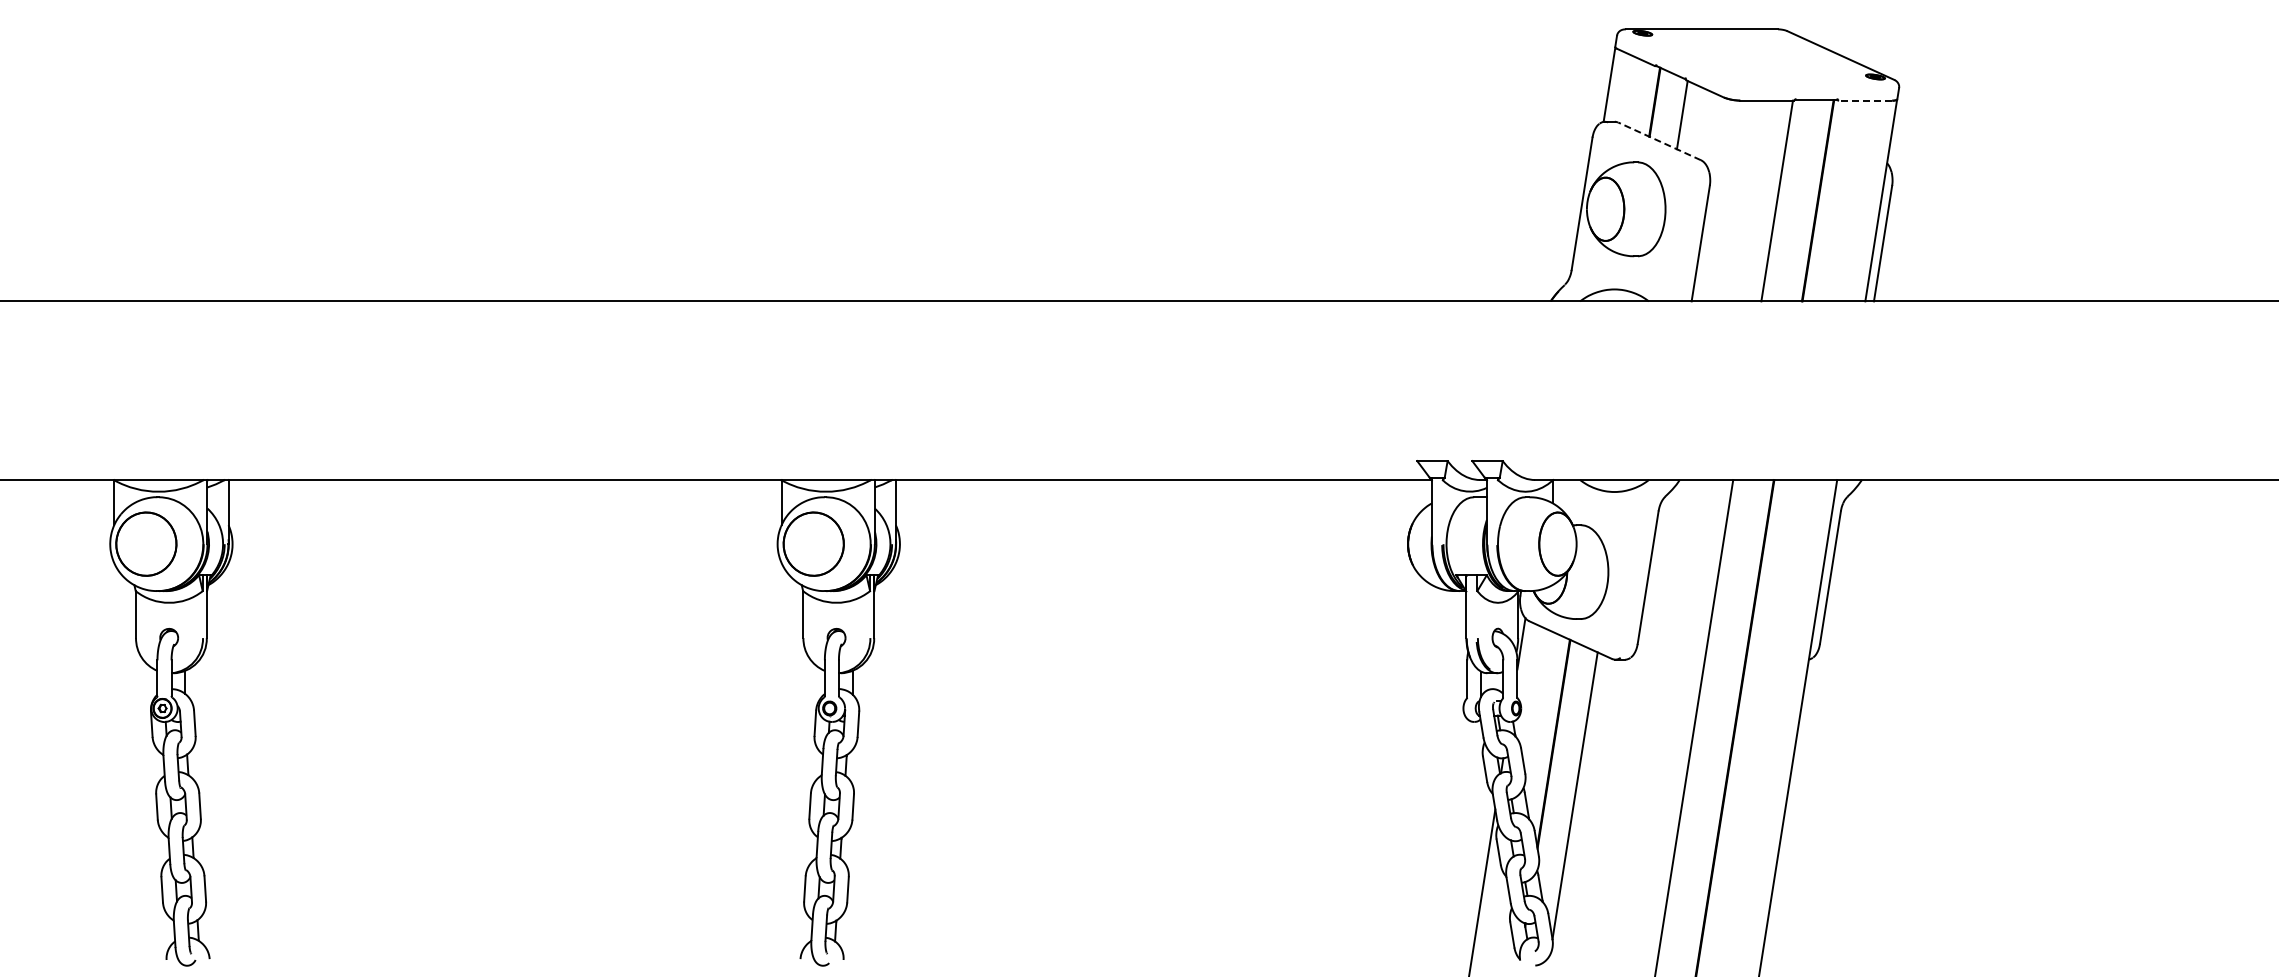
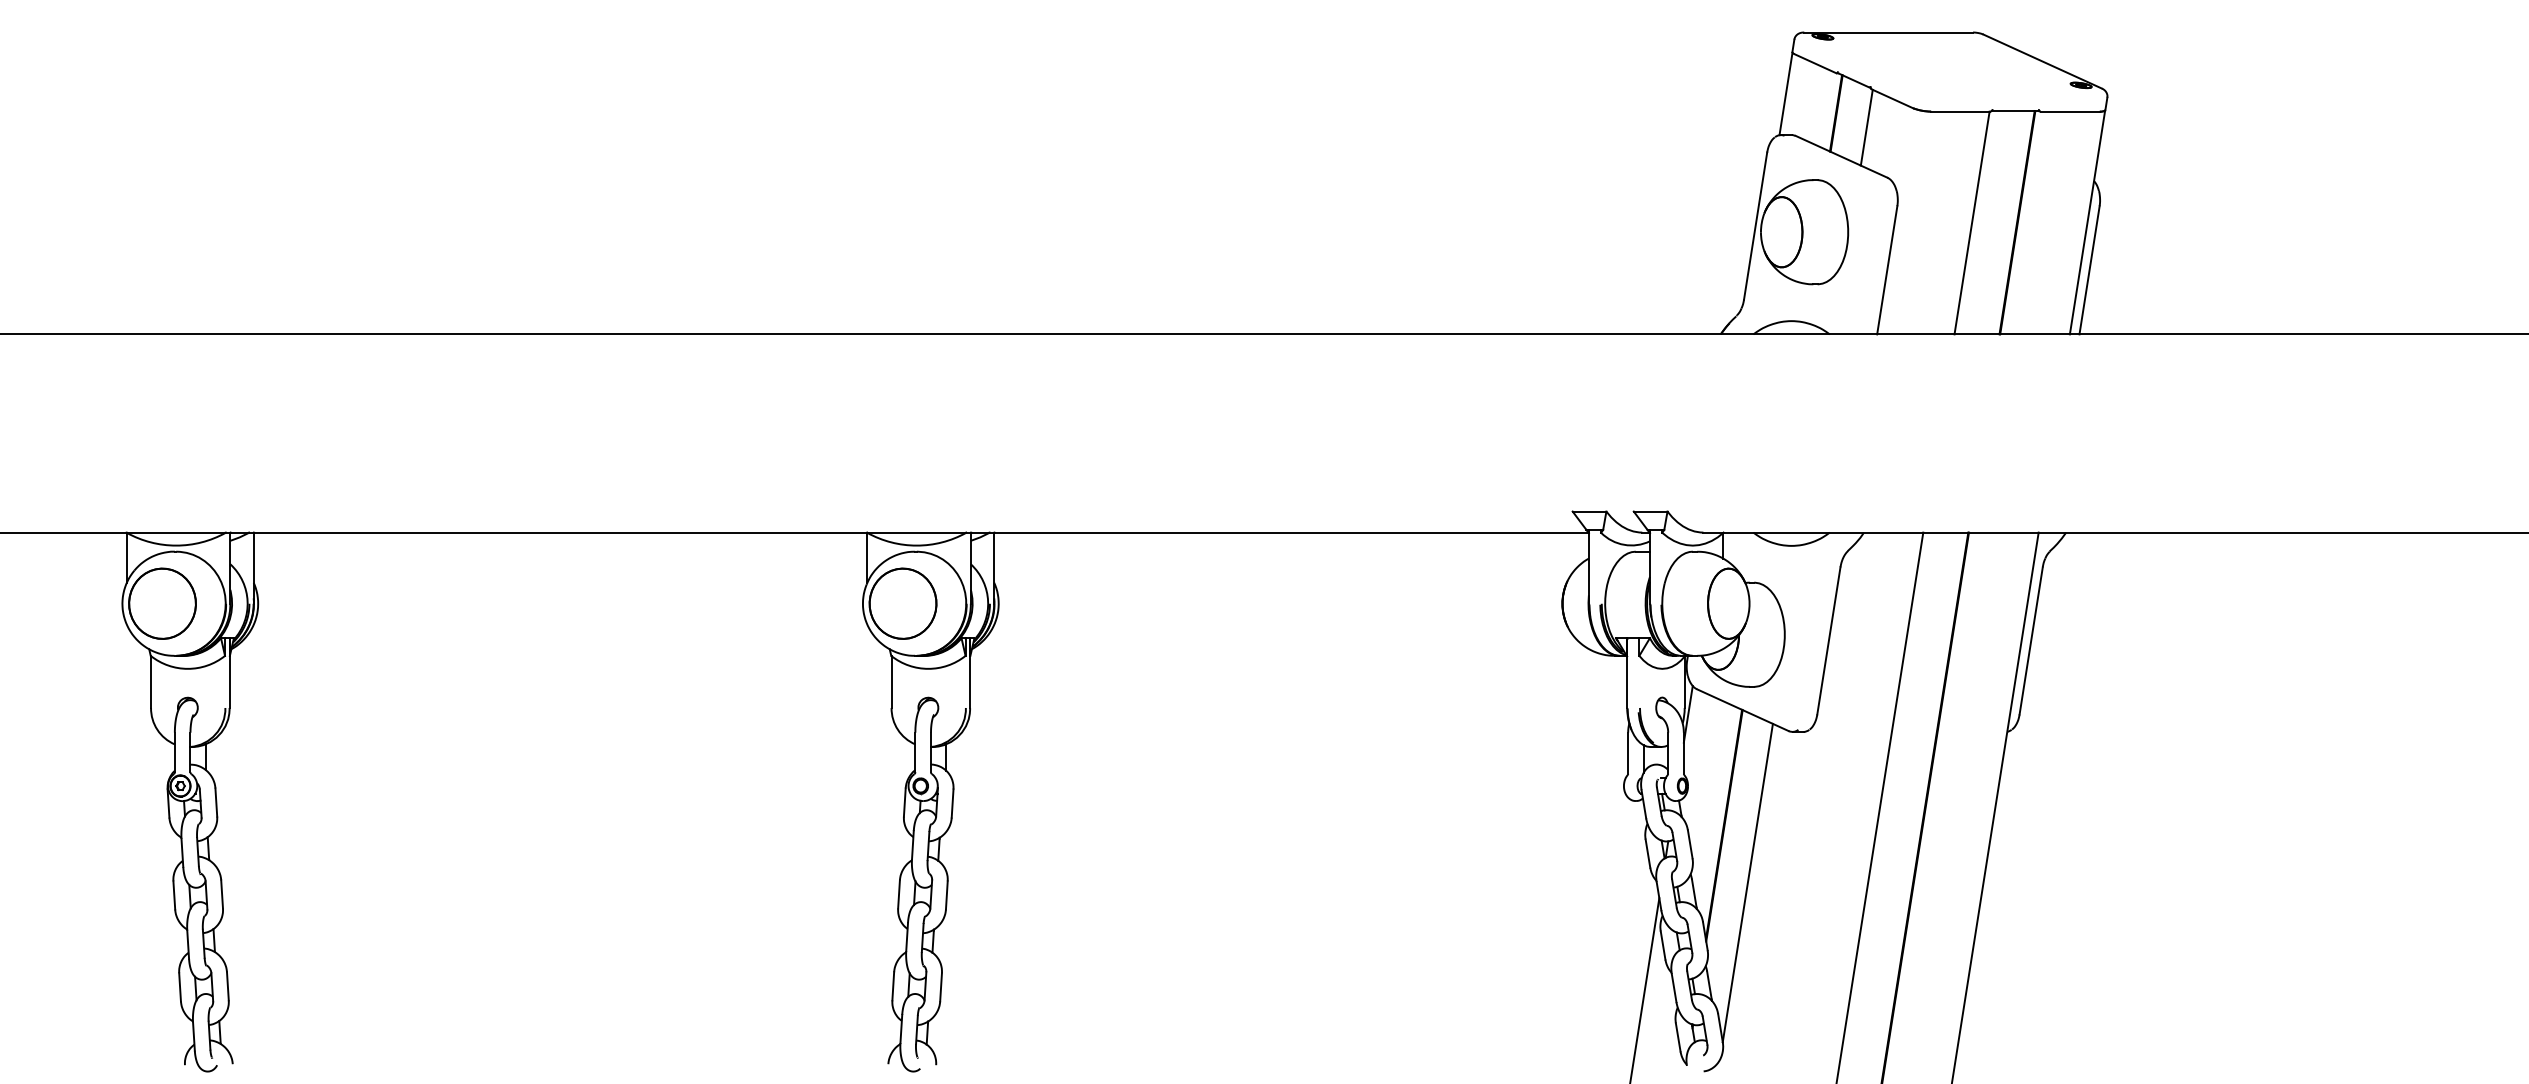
line: (1865, 100) -> (2070, 111), dashed -> solid
line: (1659, 141) -> (1841, 156), dashed -> solid

